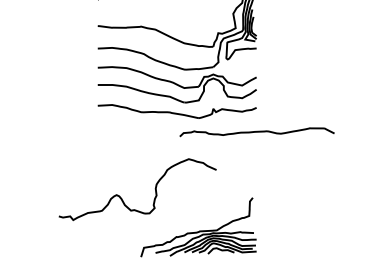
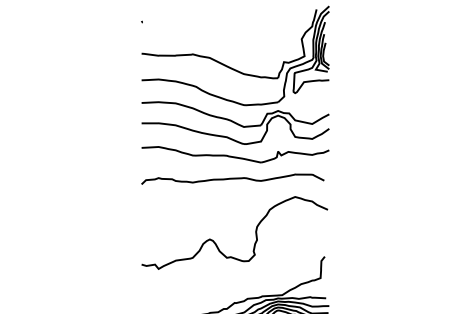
curve: (256, 131) -> (232, 178), moved
curve: (155, 189) -> (255, 232), moved

